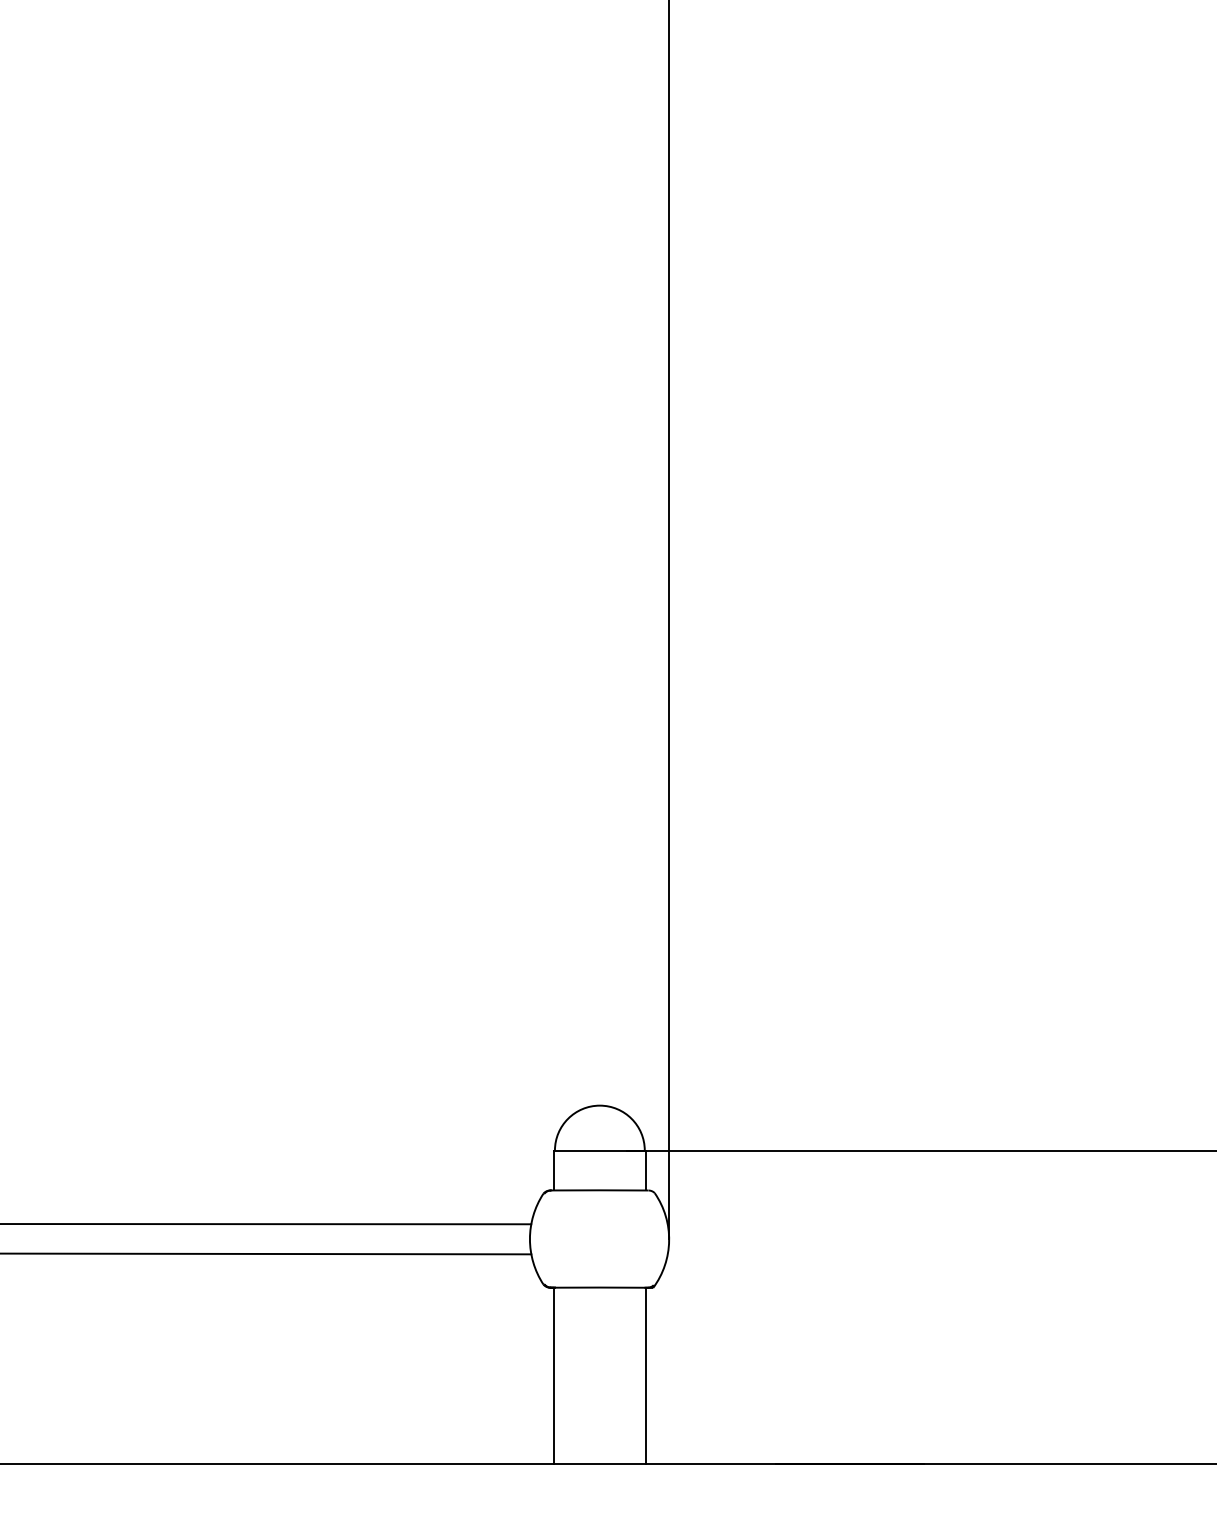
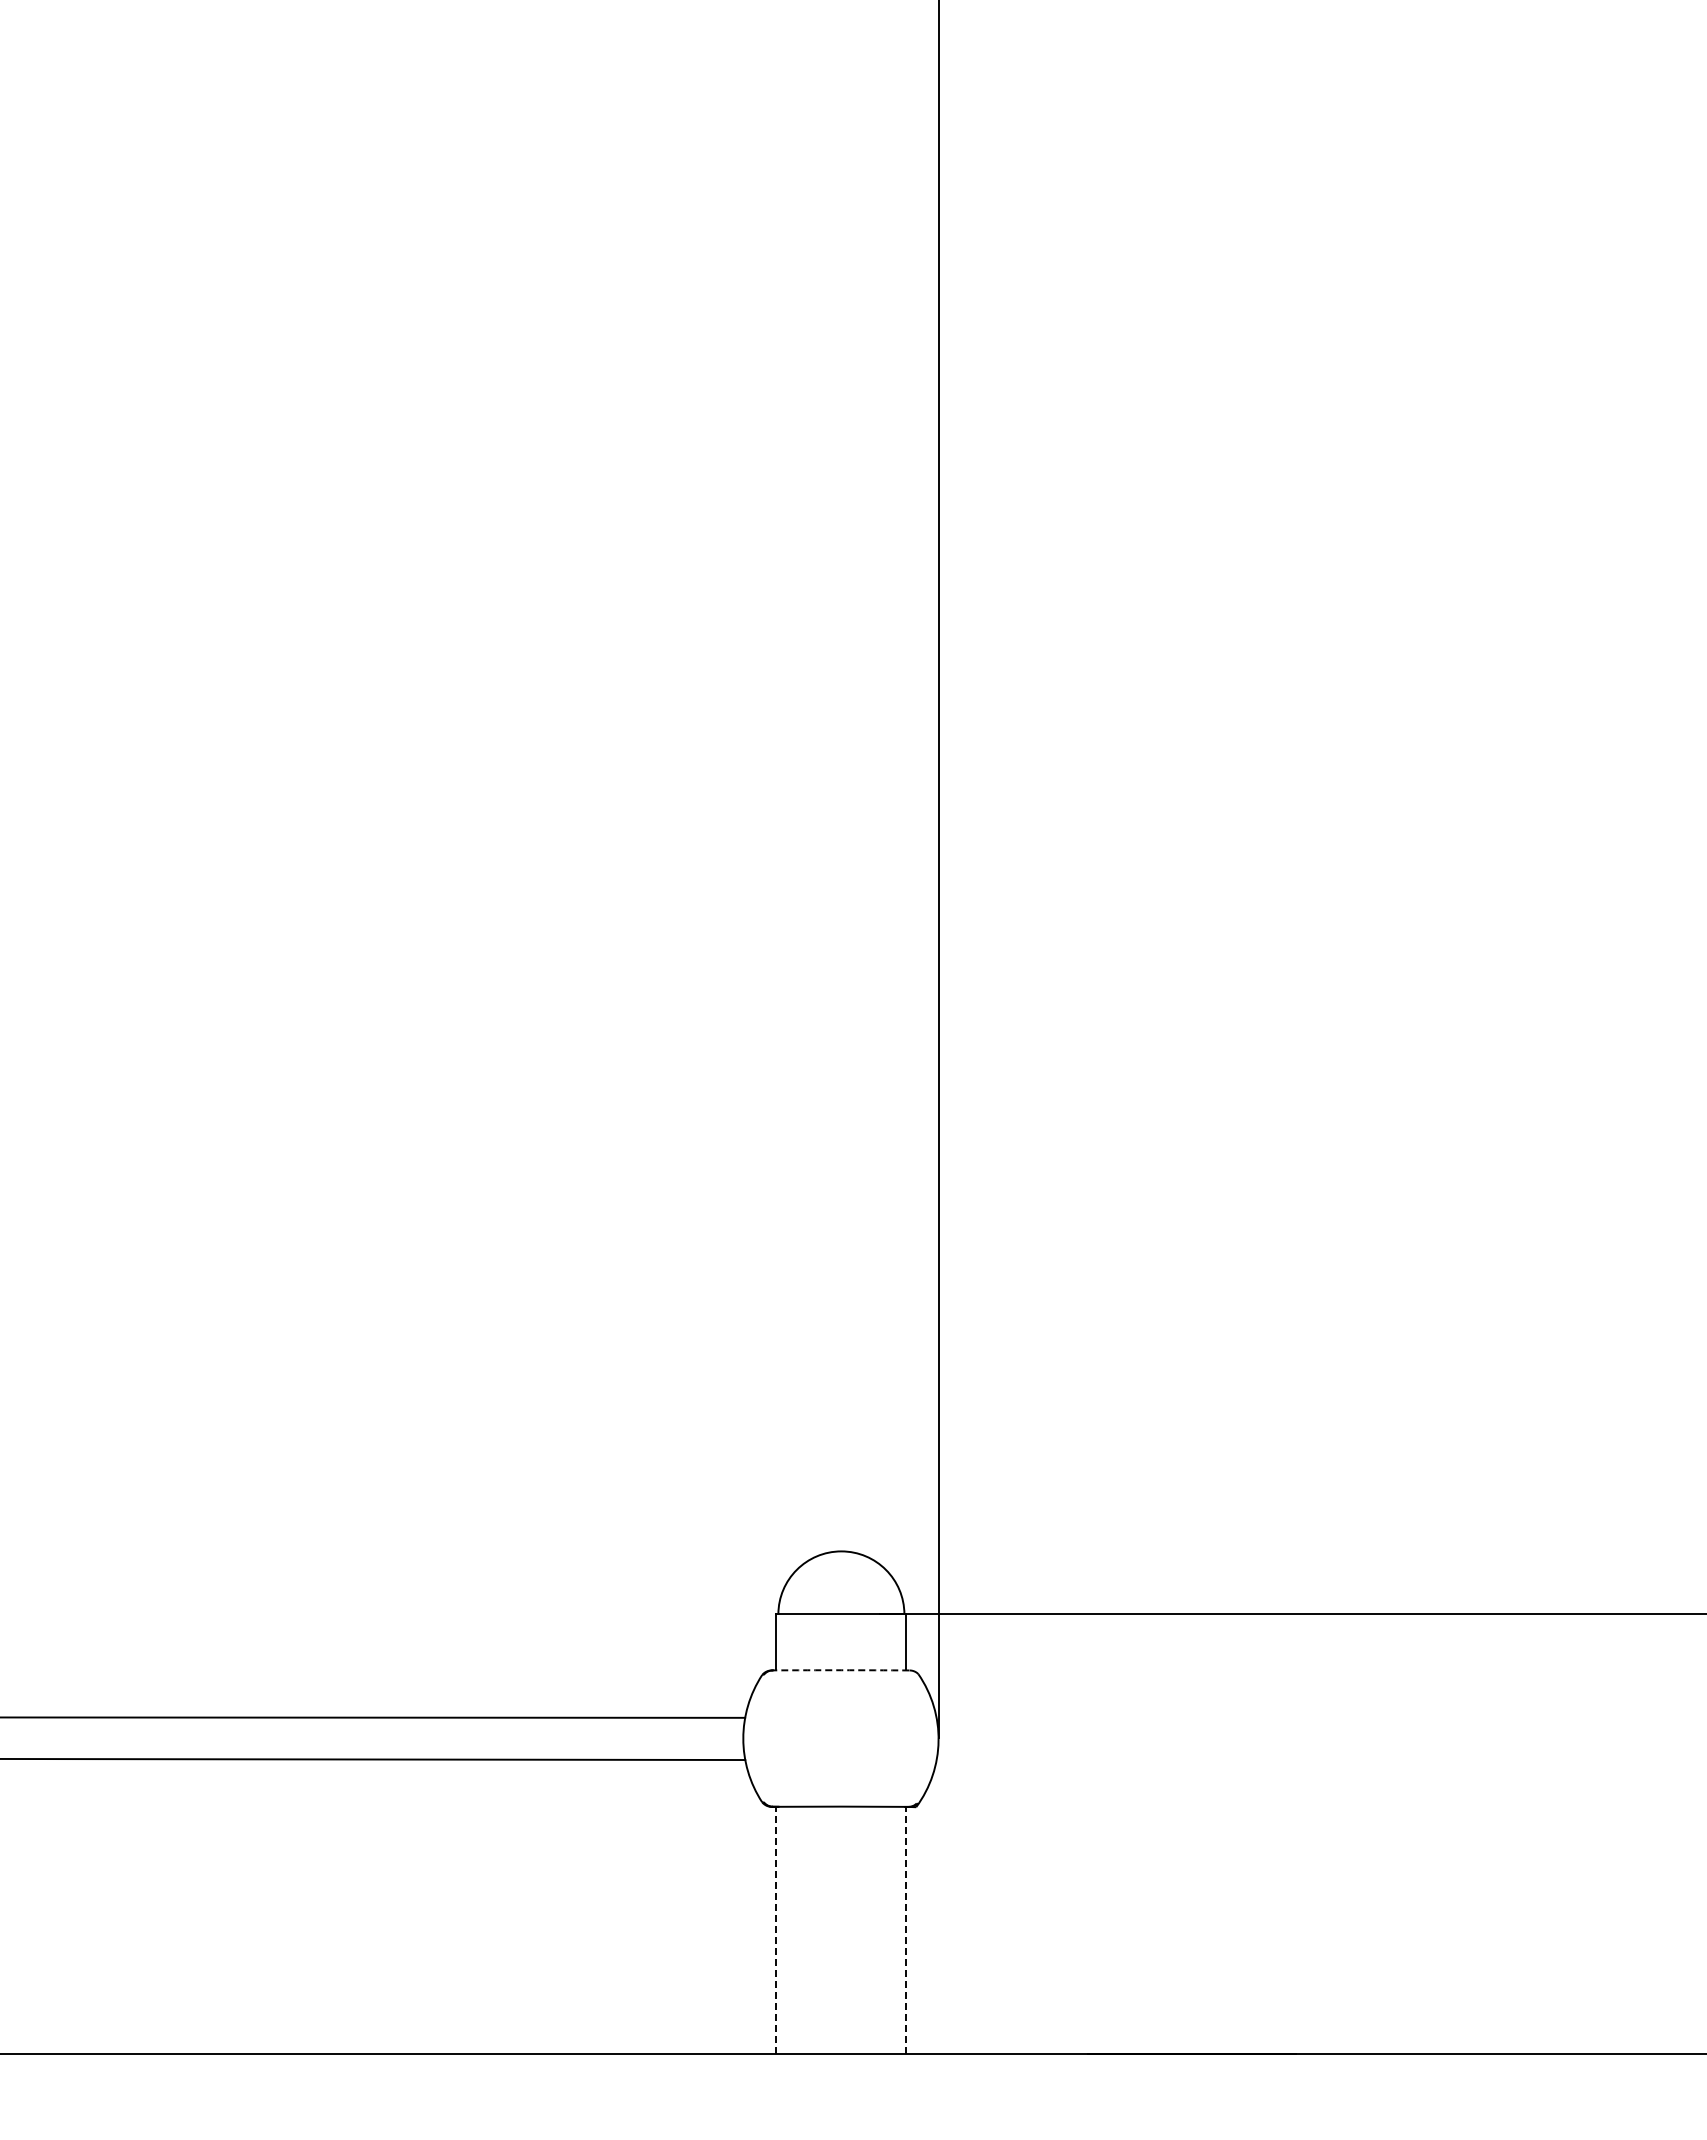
arc: (599, 1190) -> (841, 1670), solid -> dashed
line: (553, 1375) -> (776, 1930), solid -> dashed
line: (646, 1375) -> (906, 1930), solid -> dashed

